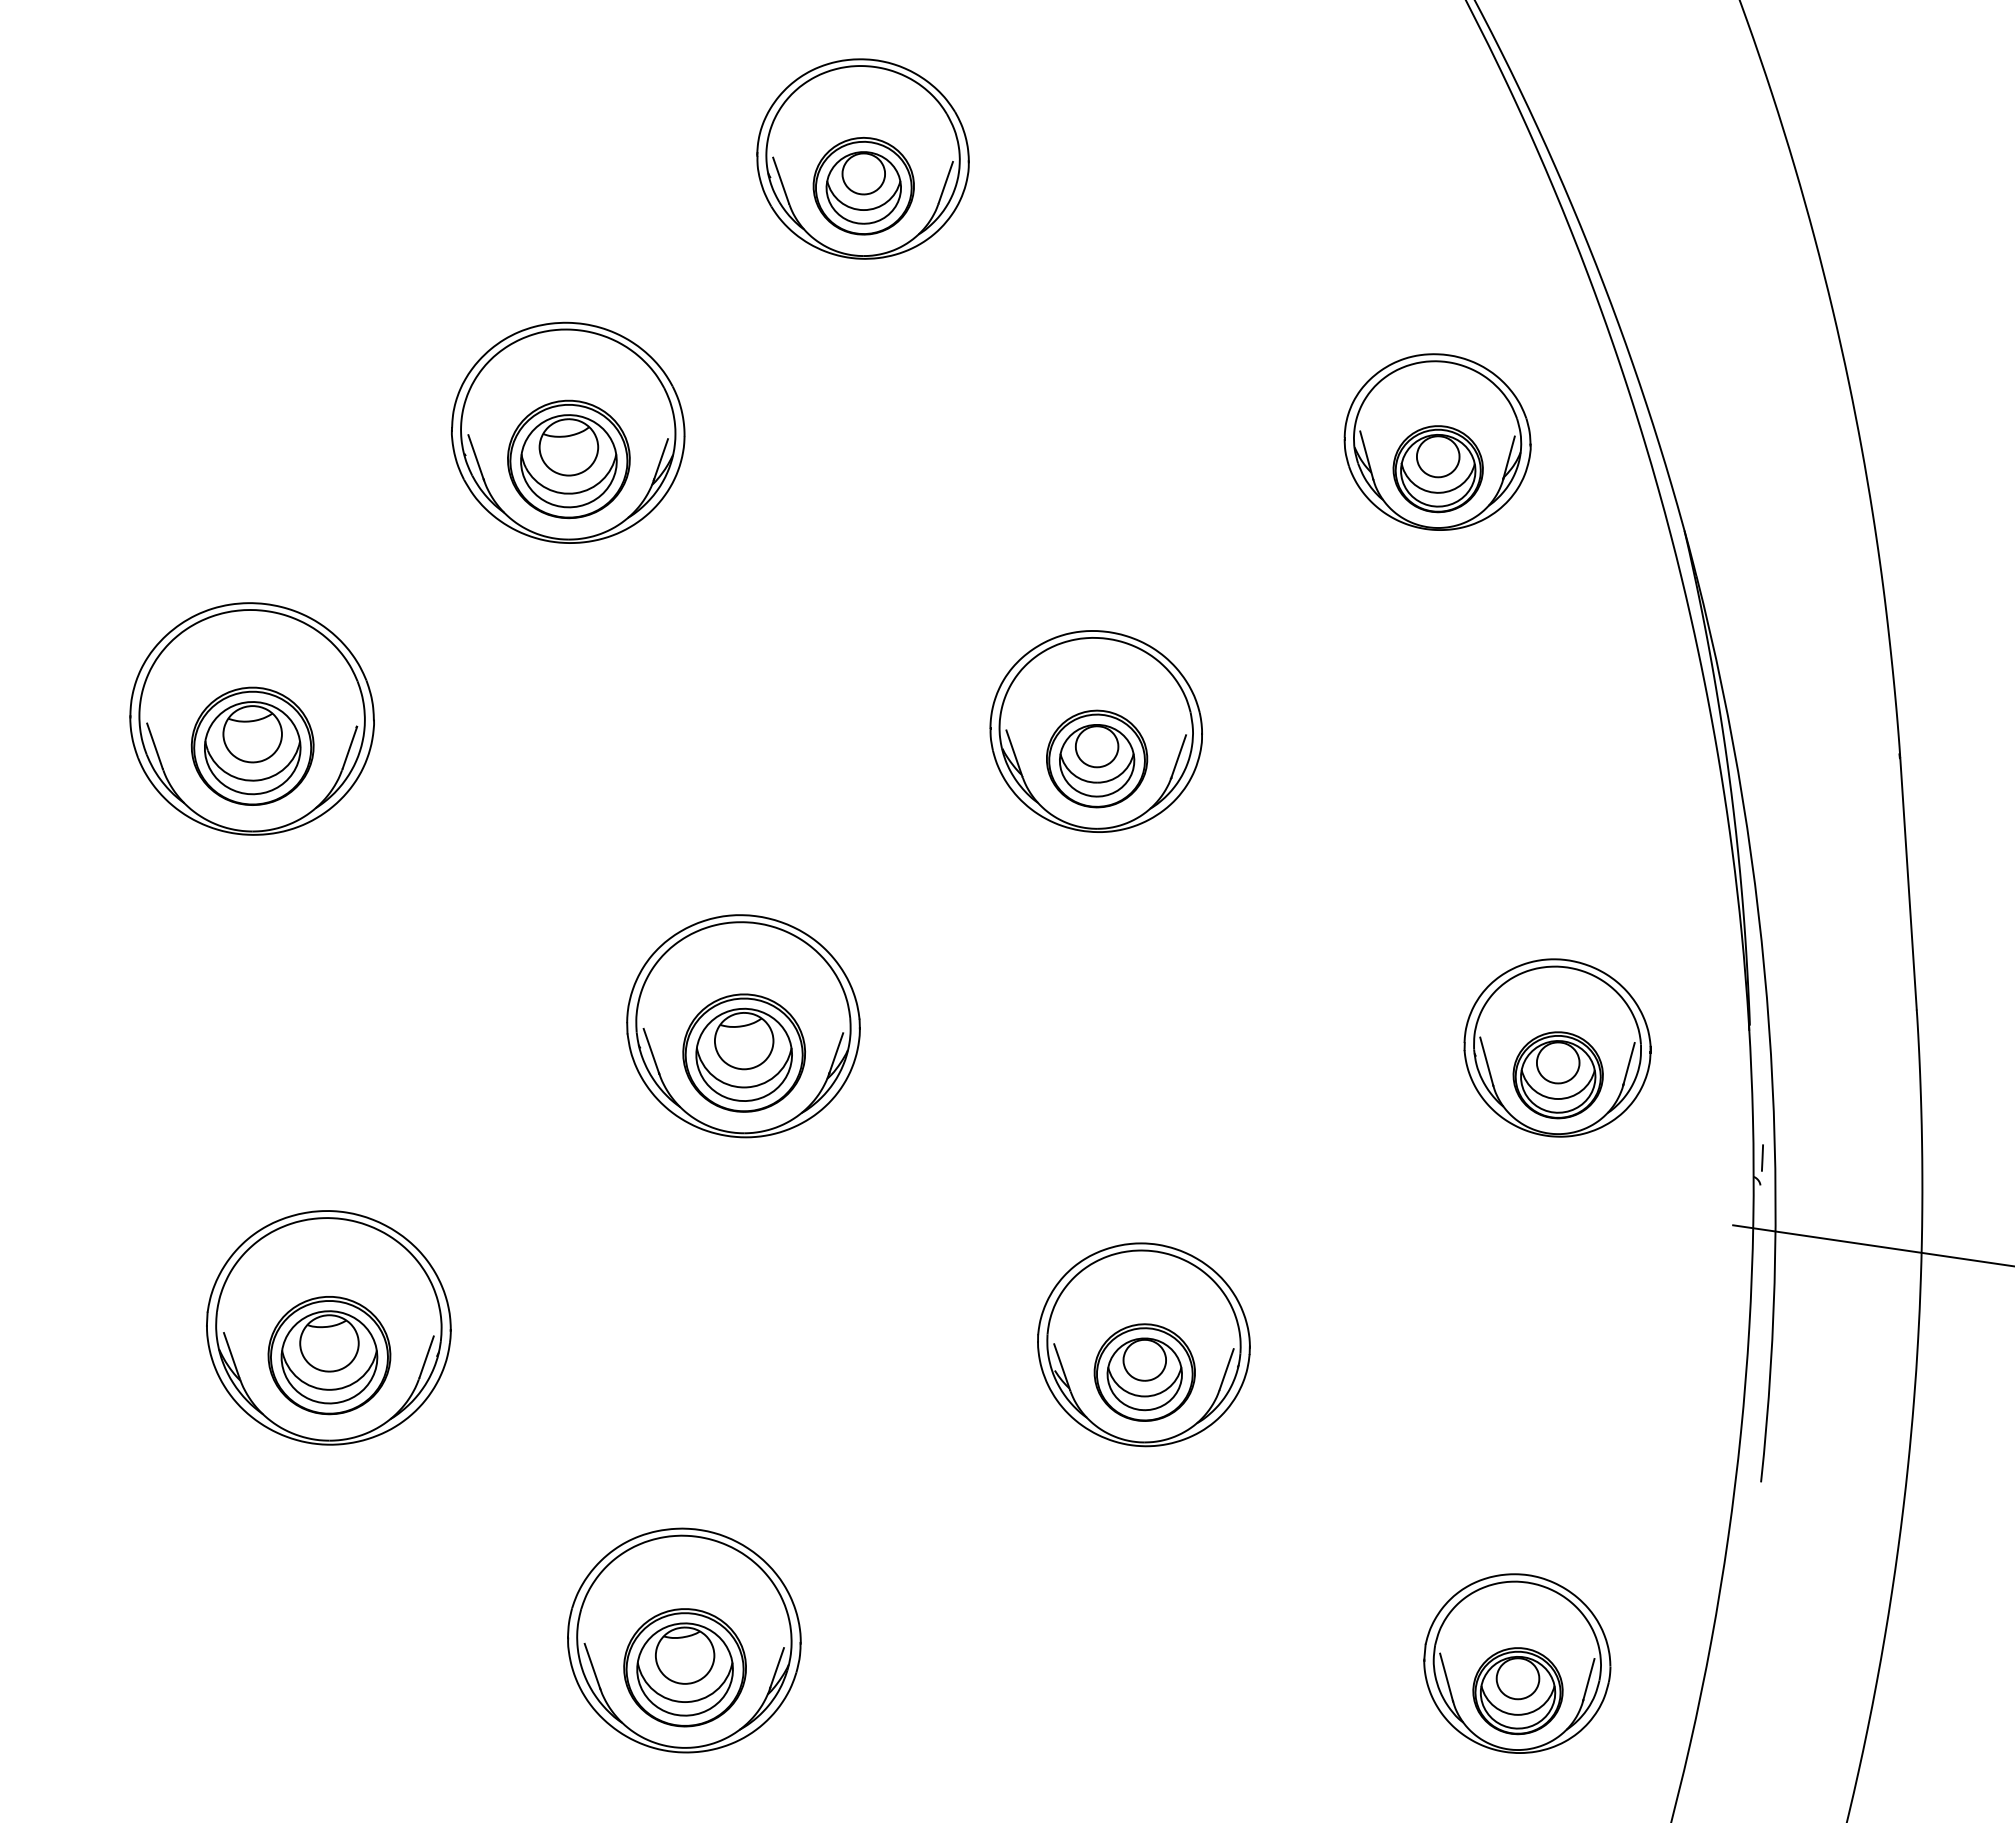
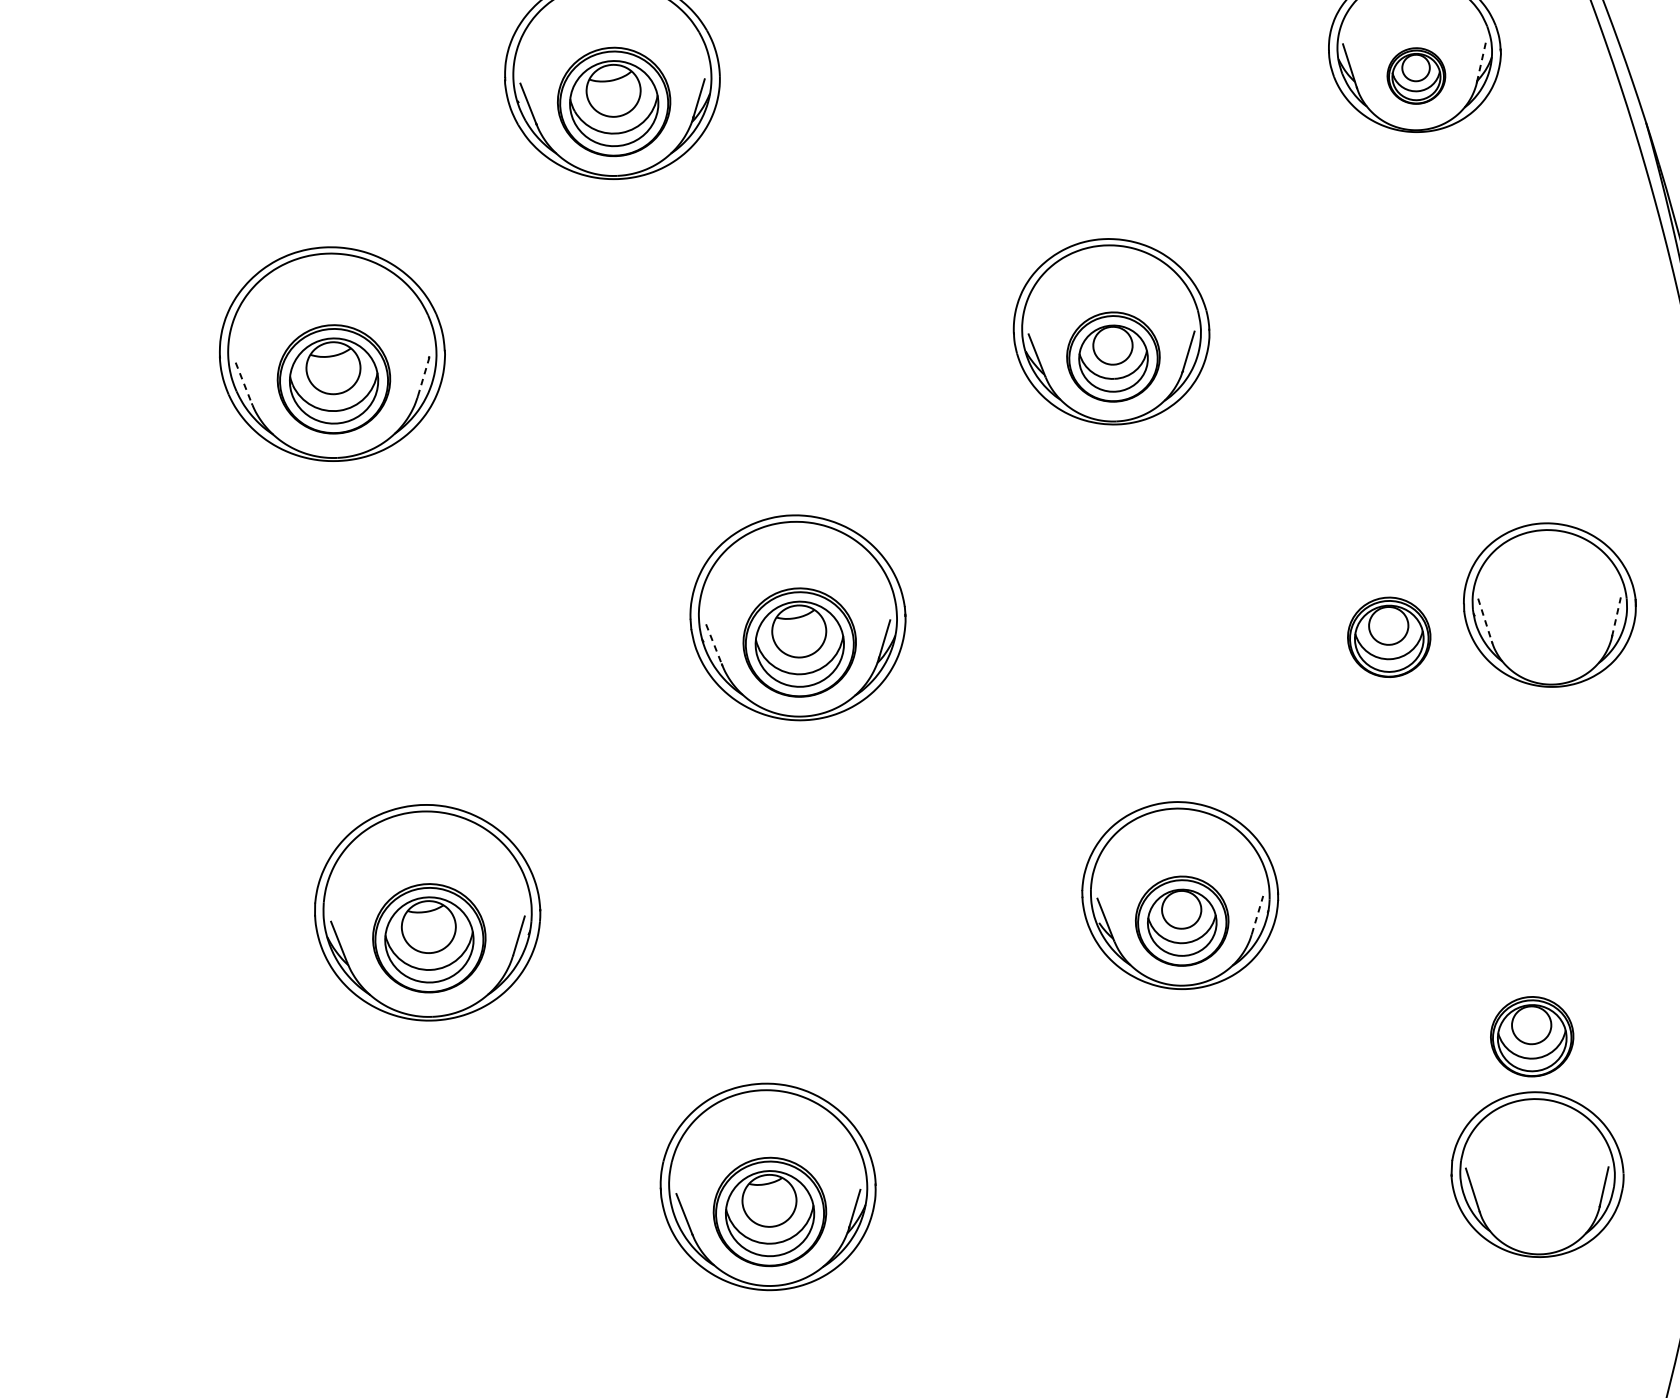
line: (1509, 457) -> (1481, 62), solid -> dashed
part: (1437, 469) -> (1415, 76), size x0.7
line: (154, 745) -> (243, 382), solid -> dashed
line: (349, 747) -> (423, 376), solid -> dashed
line: (651, 1051) -> (714, 644), solid -> dashed
line: (1486, 1061) -> (1484, 620), solid -> dashed
line: (1629, 1064) -> (1616, 617), solid -> dashed
part: (1557, 1075) -> (1388, 637), moved
line: (1226, 1369) -> (1257, 915), solid -> dashed
part: (1517, 1691) -> (1531, 1037), moved

